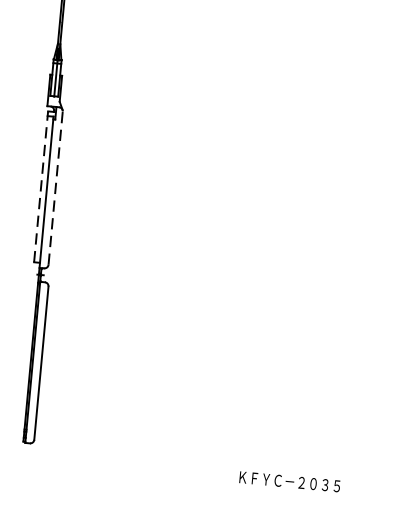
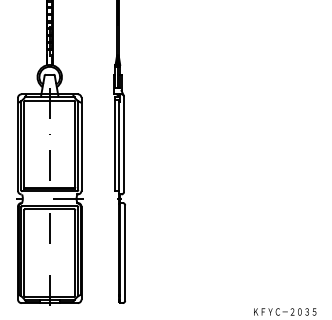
line: (40, 186) -> (114, 144), dashed -> solid
line: (56, 188) -> (124, 144), dashed -> solid

